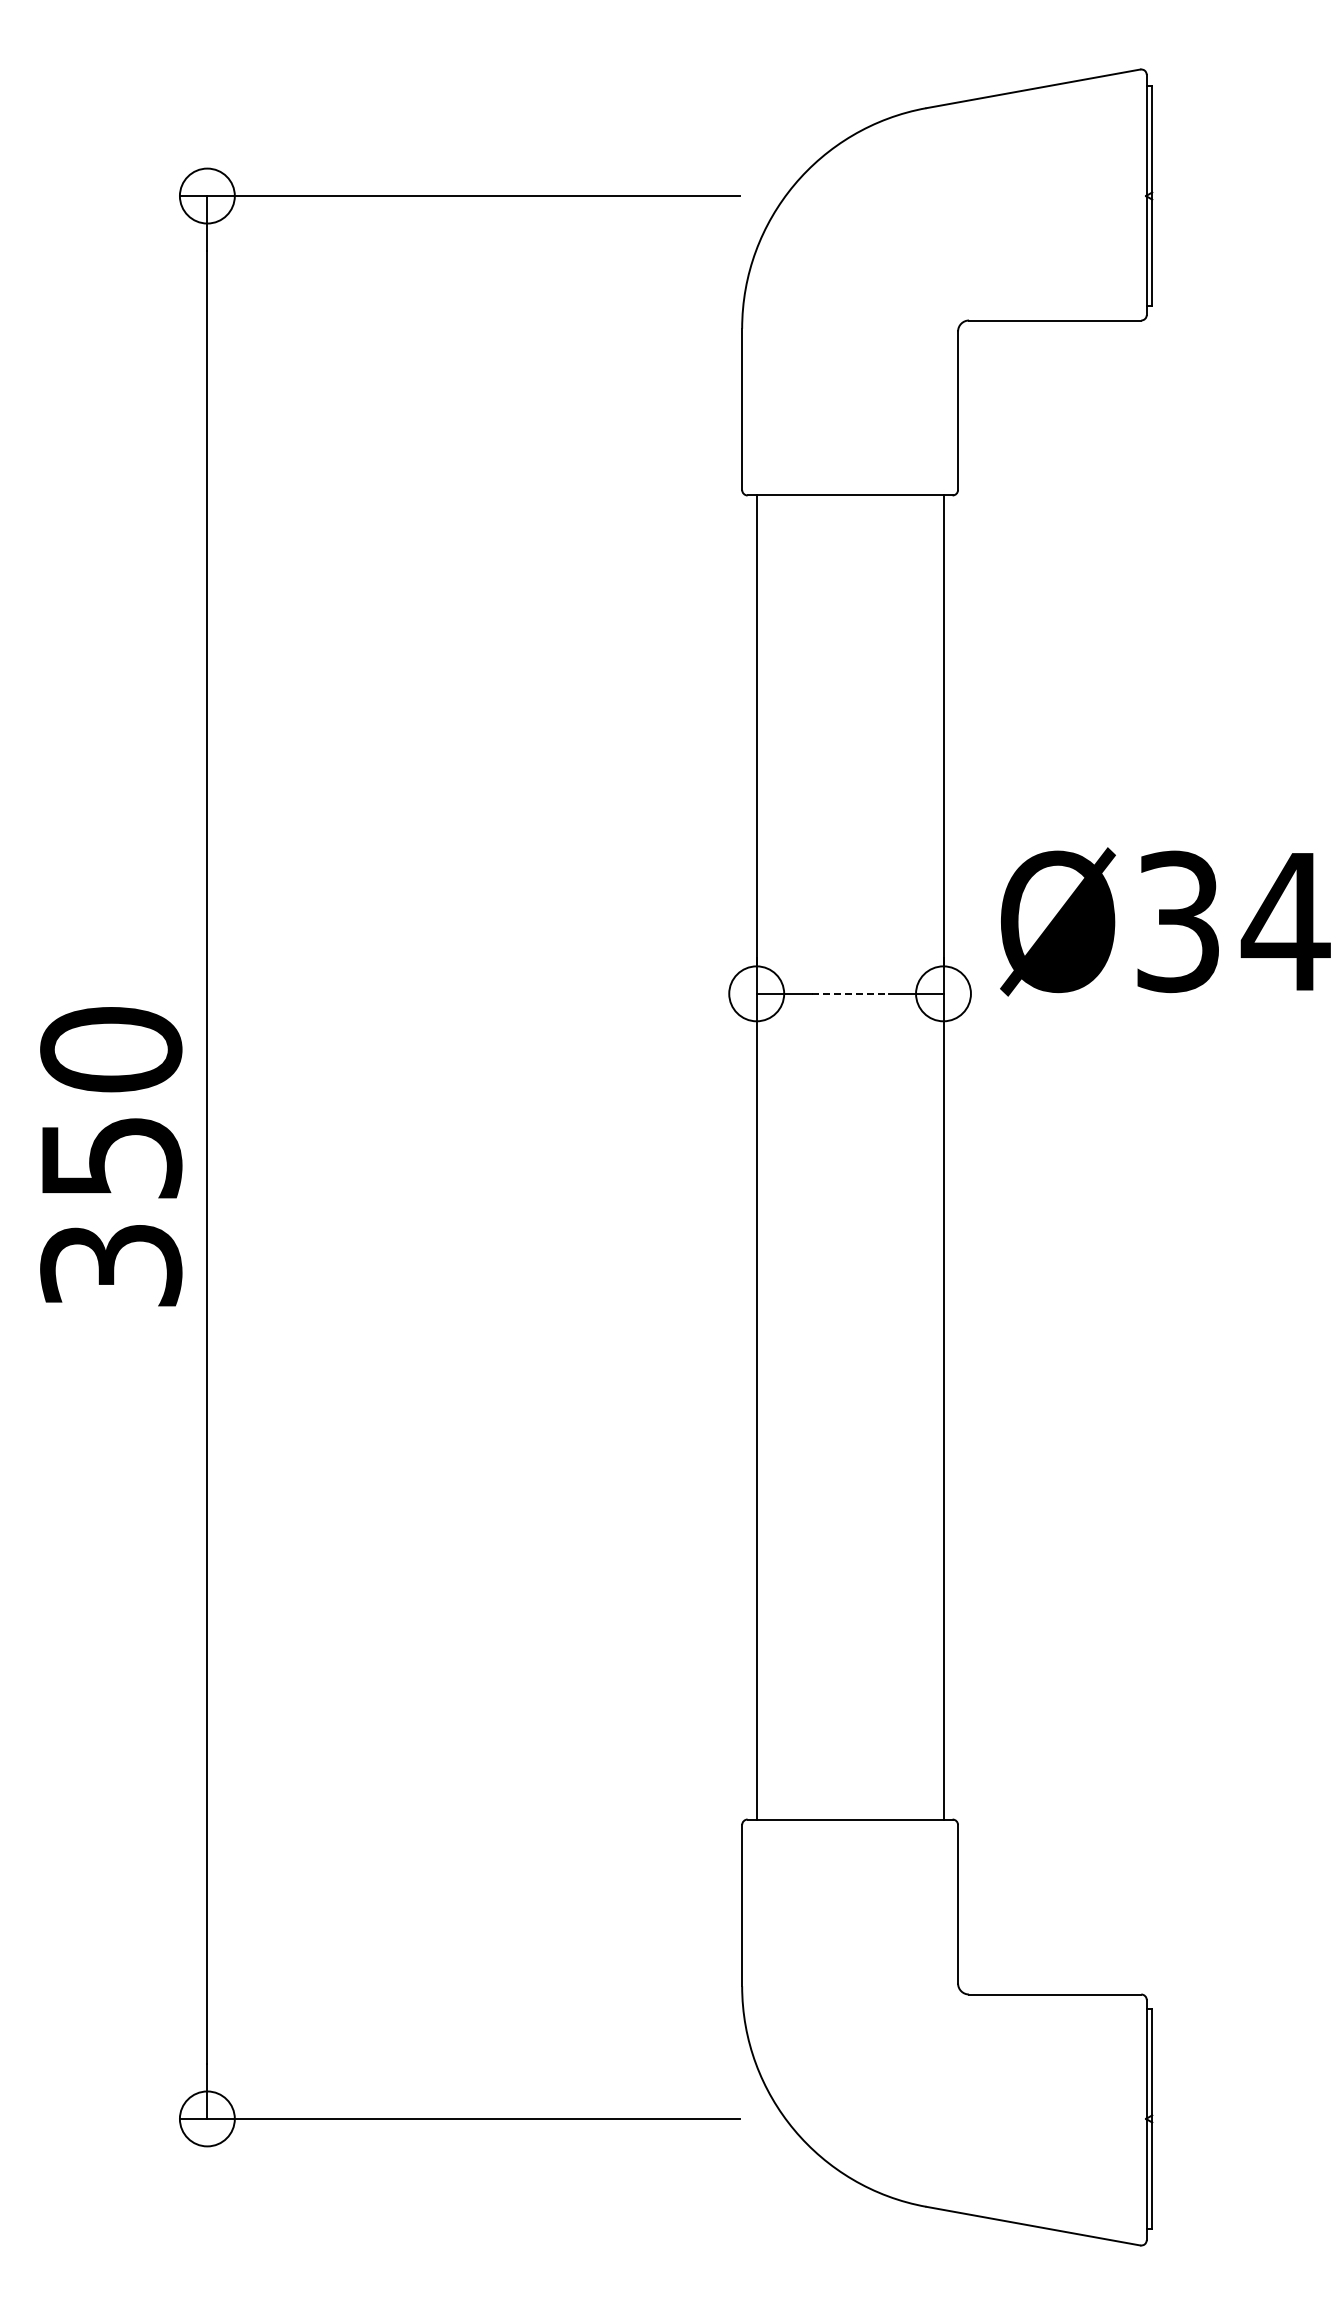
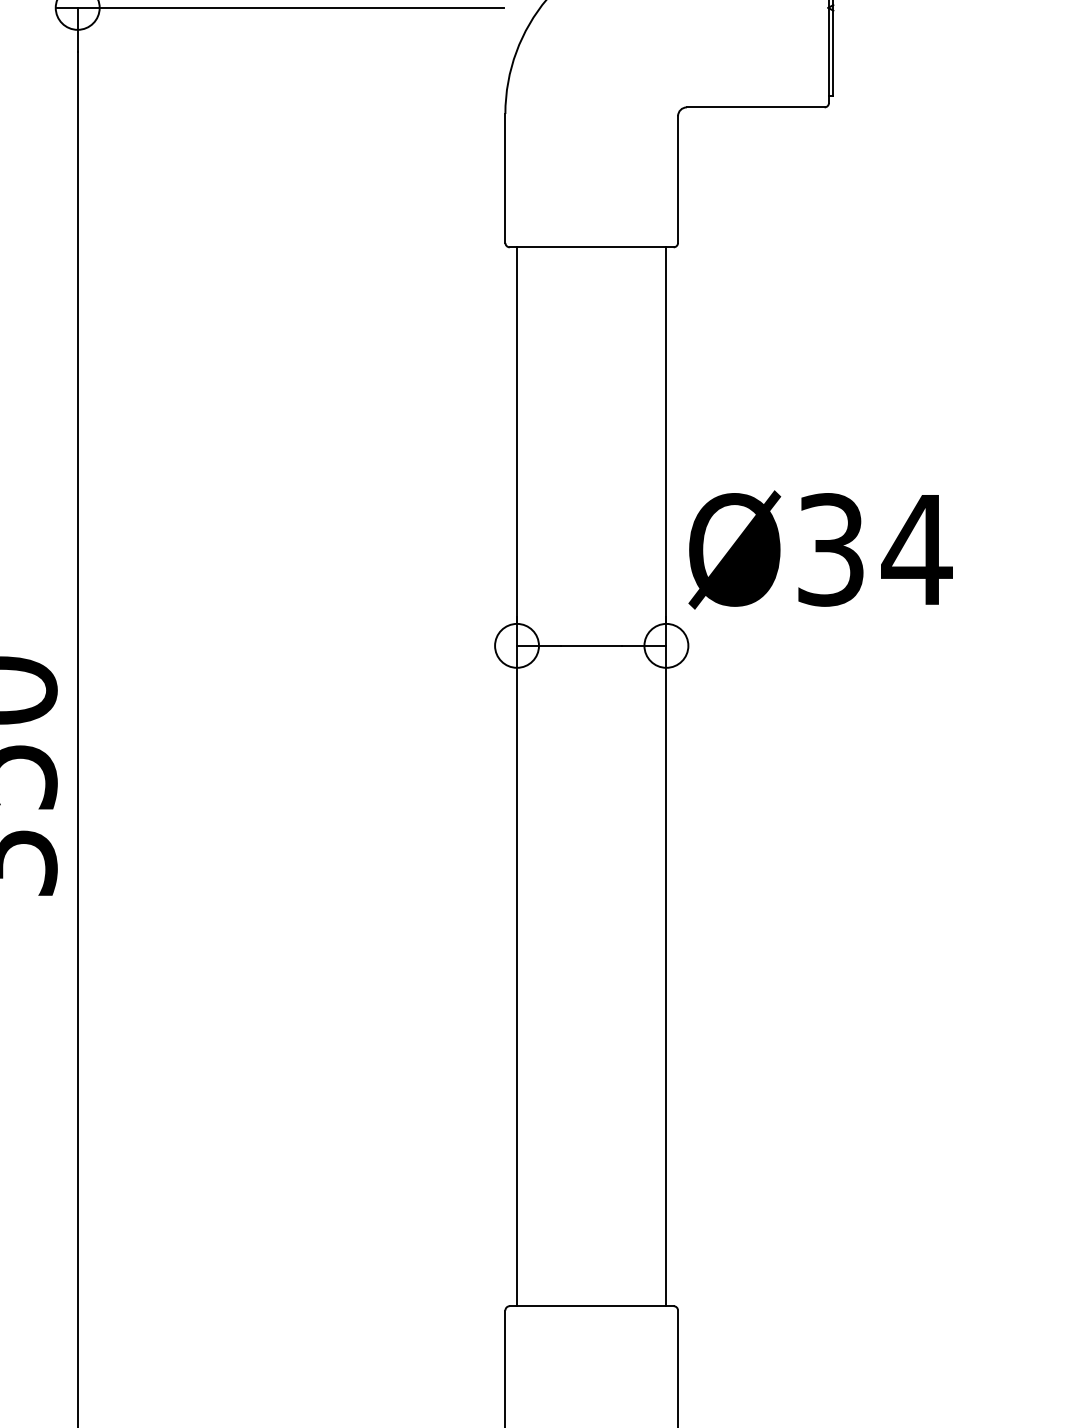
text: (1165, 921) -> (820, 549), moved
line: (850, 993) -> (592, 645), dashed -> solid

